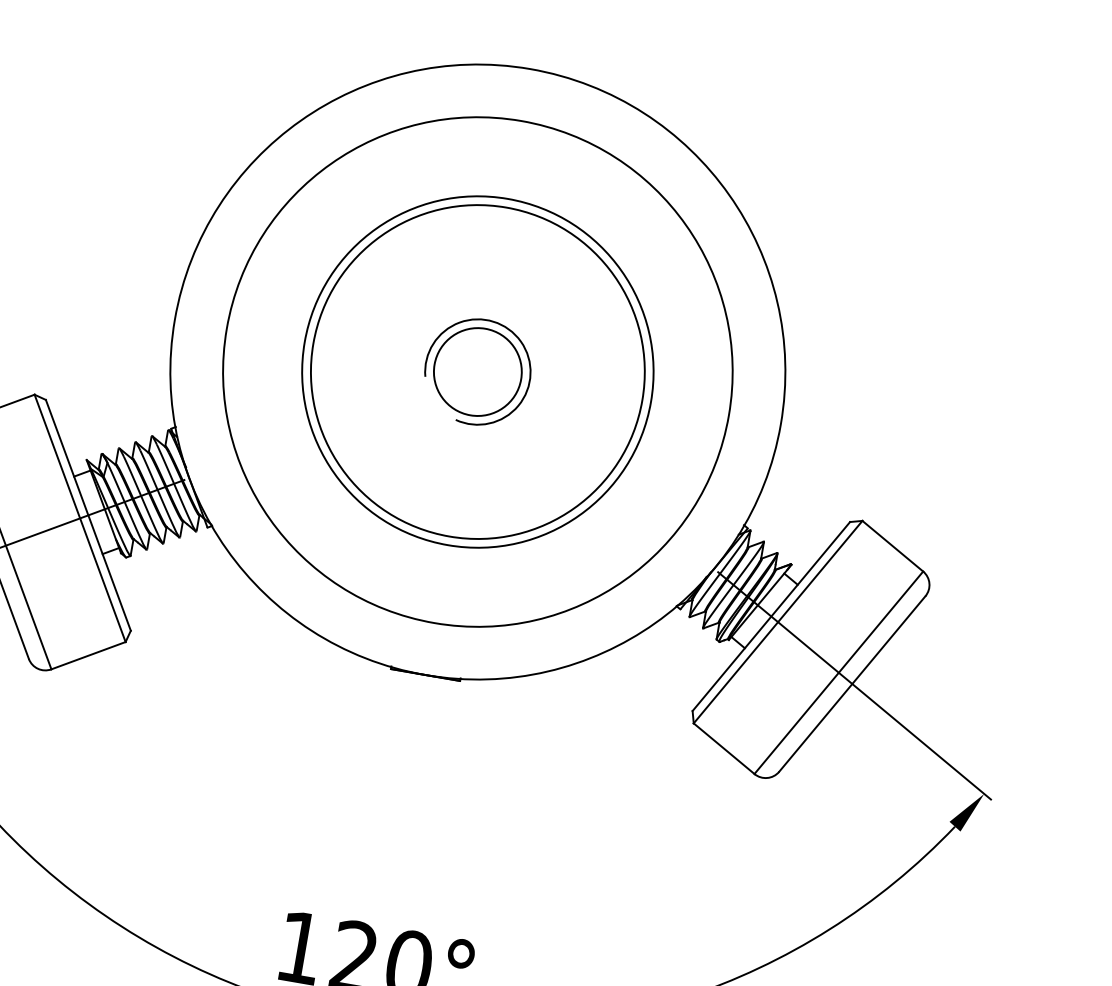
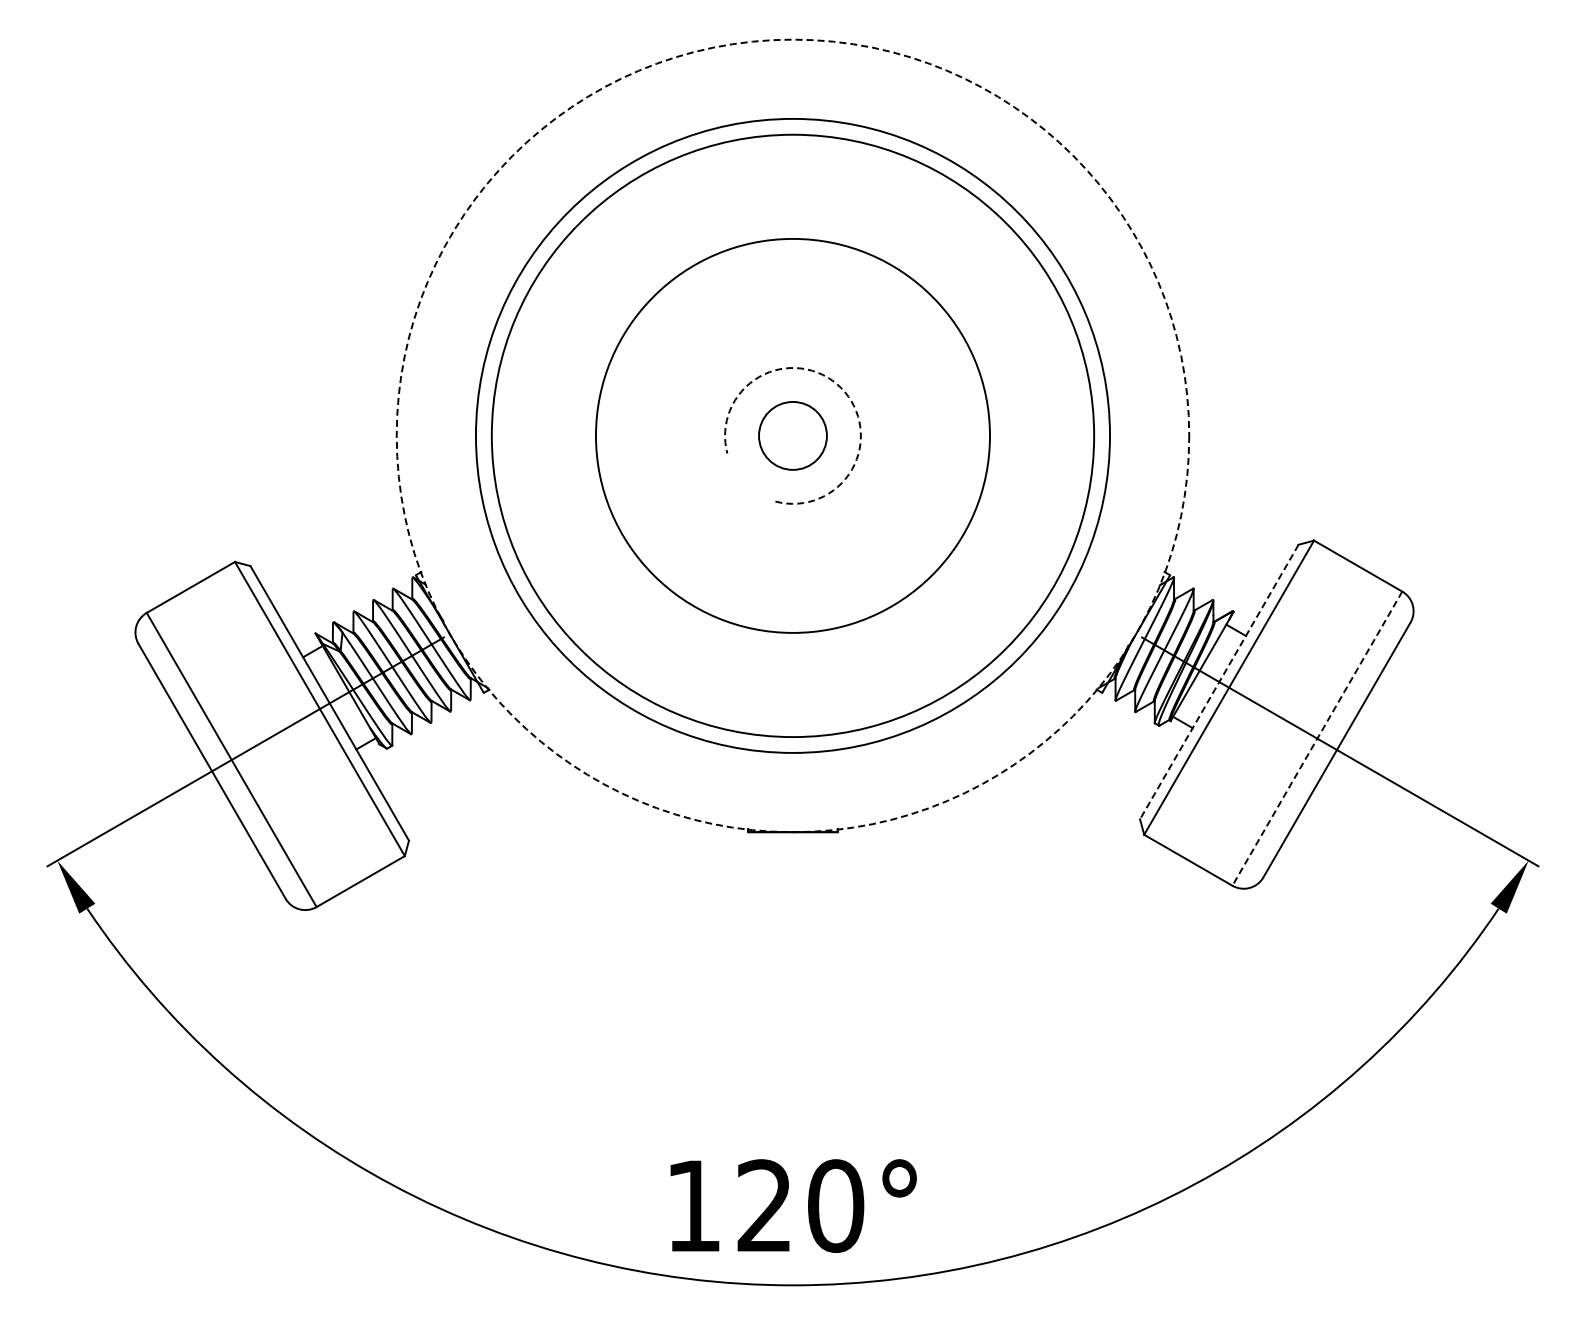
arc: (521, 341) -> (841, 387), solid -> dashed
circle: (477, 371) -> (792, 435), size x0.6
circle: (477, 371) -> (792, 435), size x0.6
circle: (477, 371) -> (792, 435), size x1.4
circle: (477, 371) -> (792, 435), size x1.4
circle: (477, 371) -> (792, 435), solid -> dashed
line: (771, 616) -> (1219, 682), solid -> dashed
line: (838, 672) -> (1317, 738), solid -> dashed

